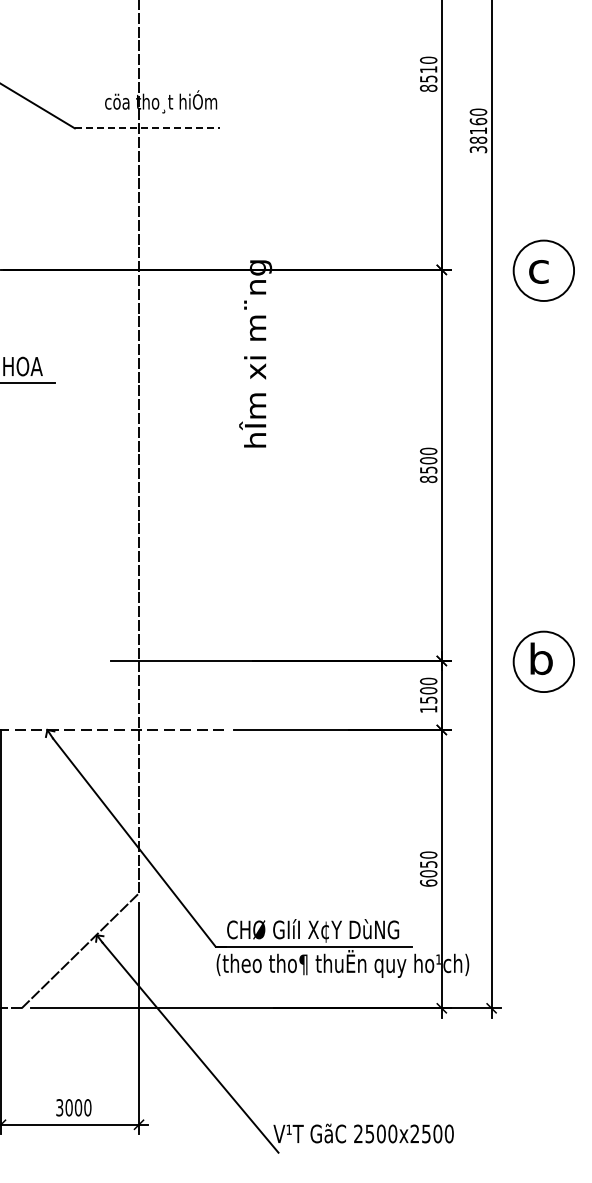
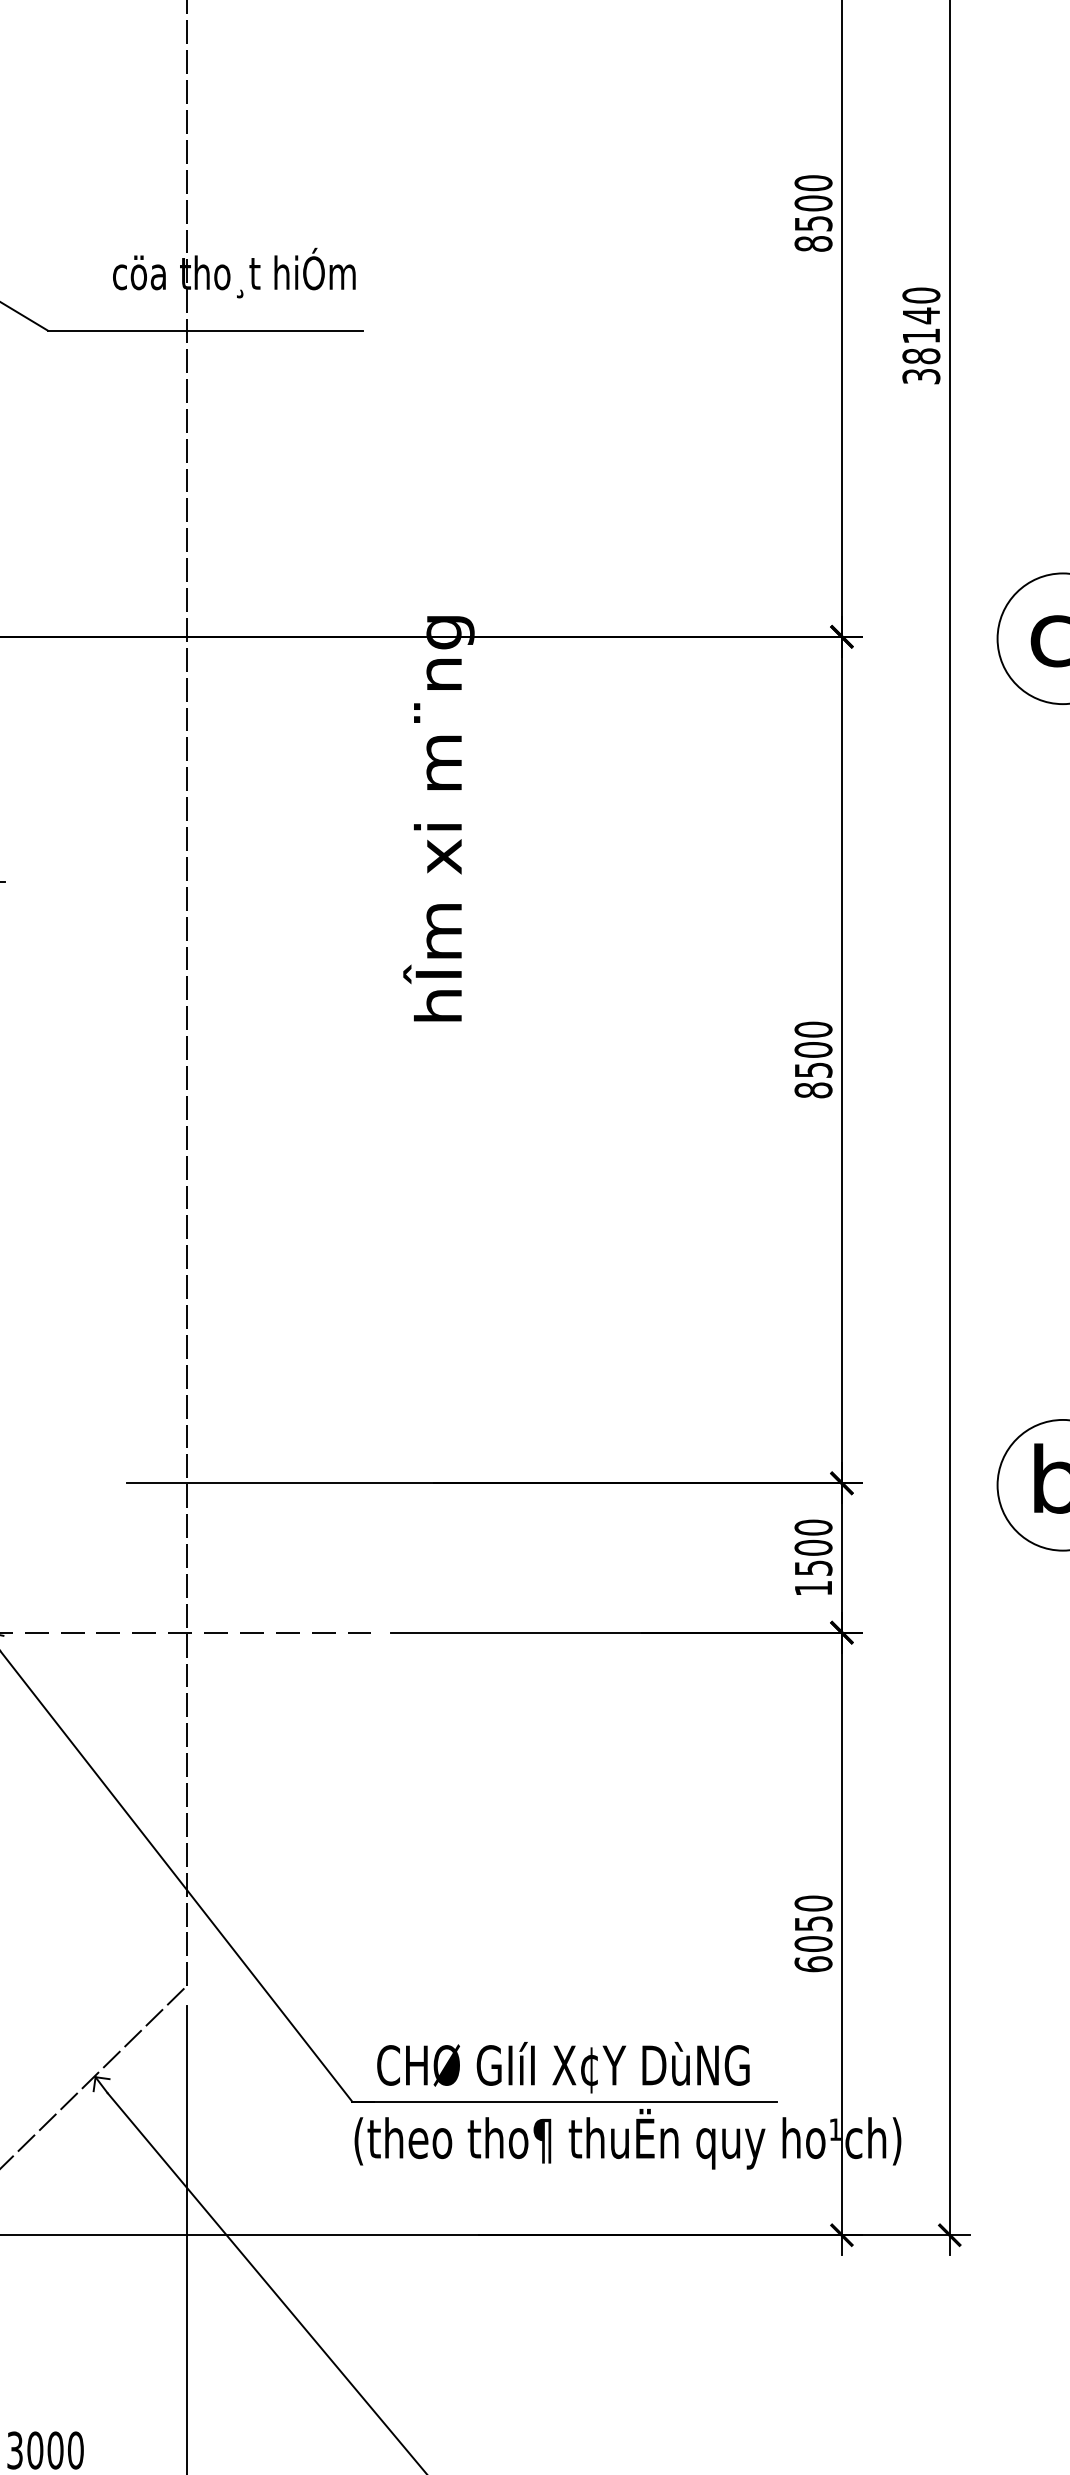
text: (428, 69) -> (813, 203), 8510 -> 8500
text: (478, 121) -> (921, 315), 38160 -> 38140
line: (147, 128) -> (204, 330), dashed -> solid

